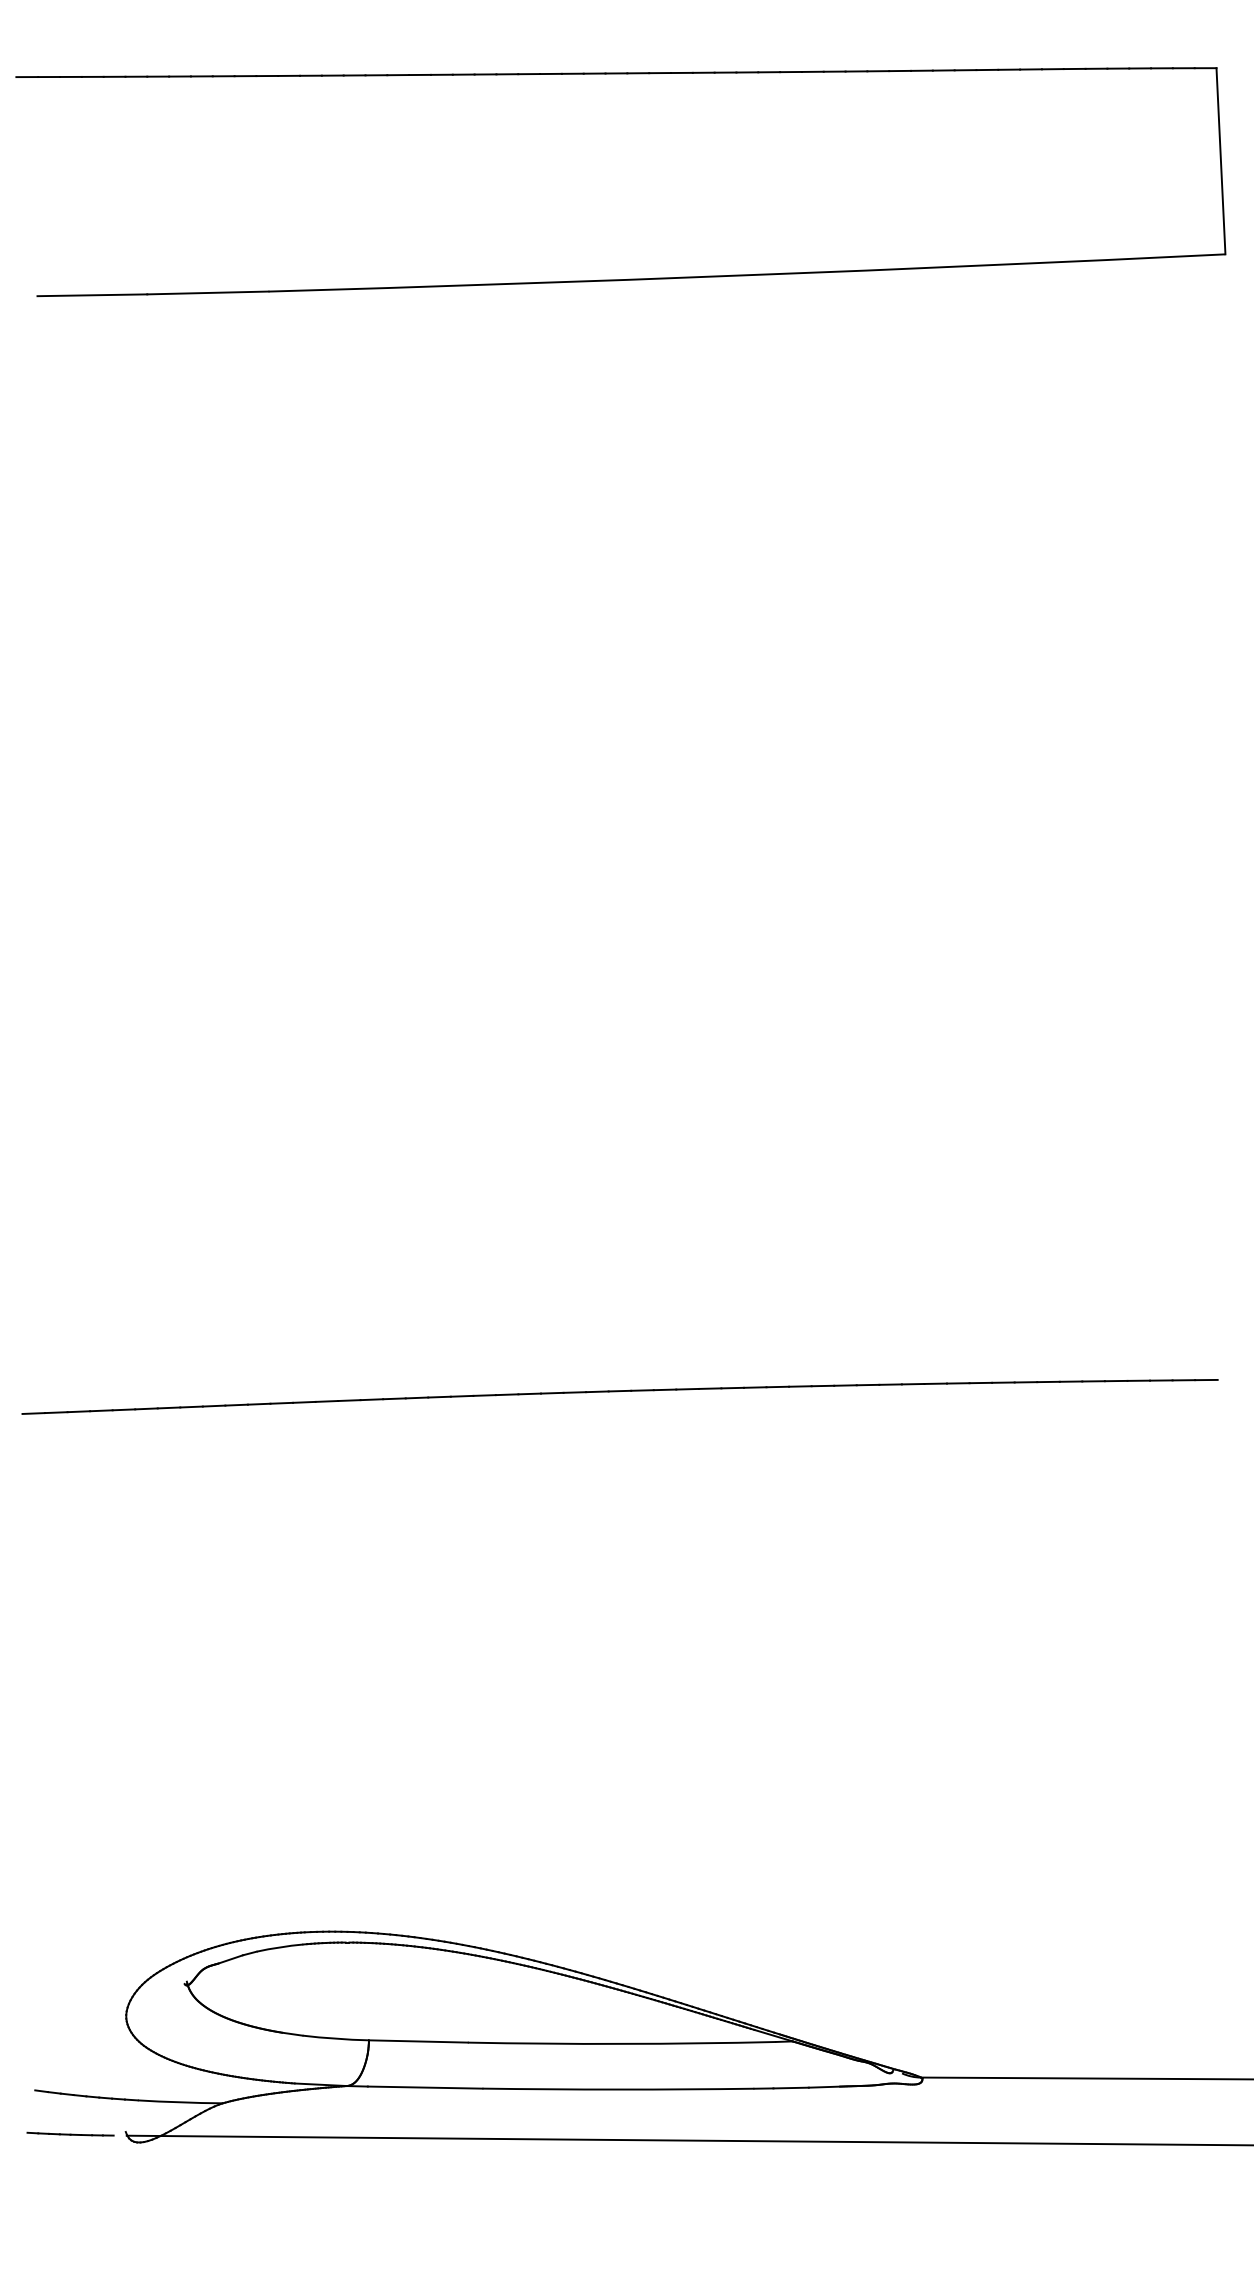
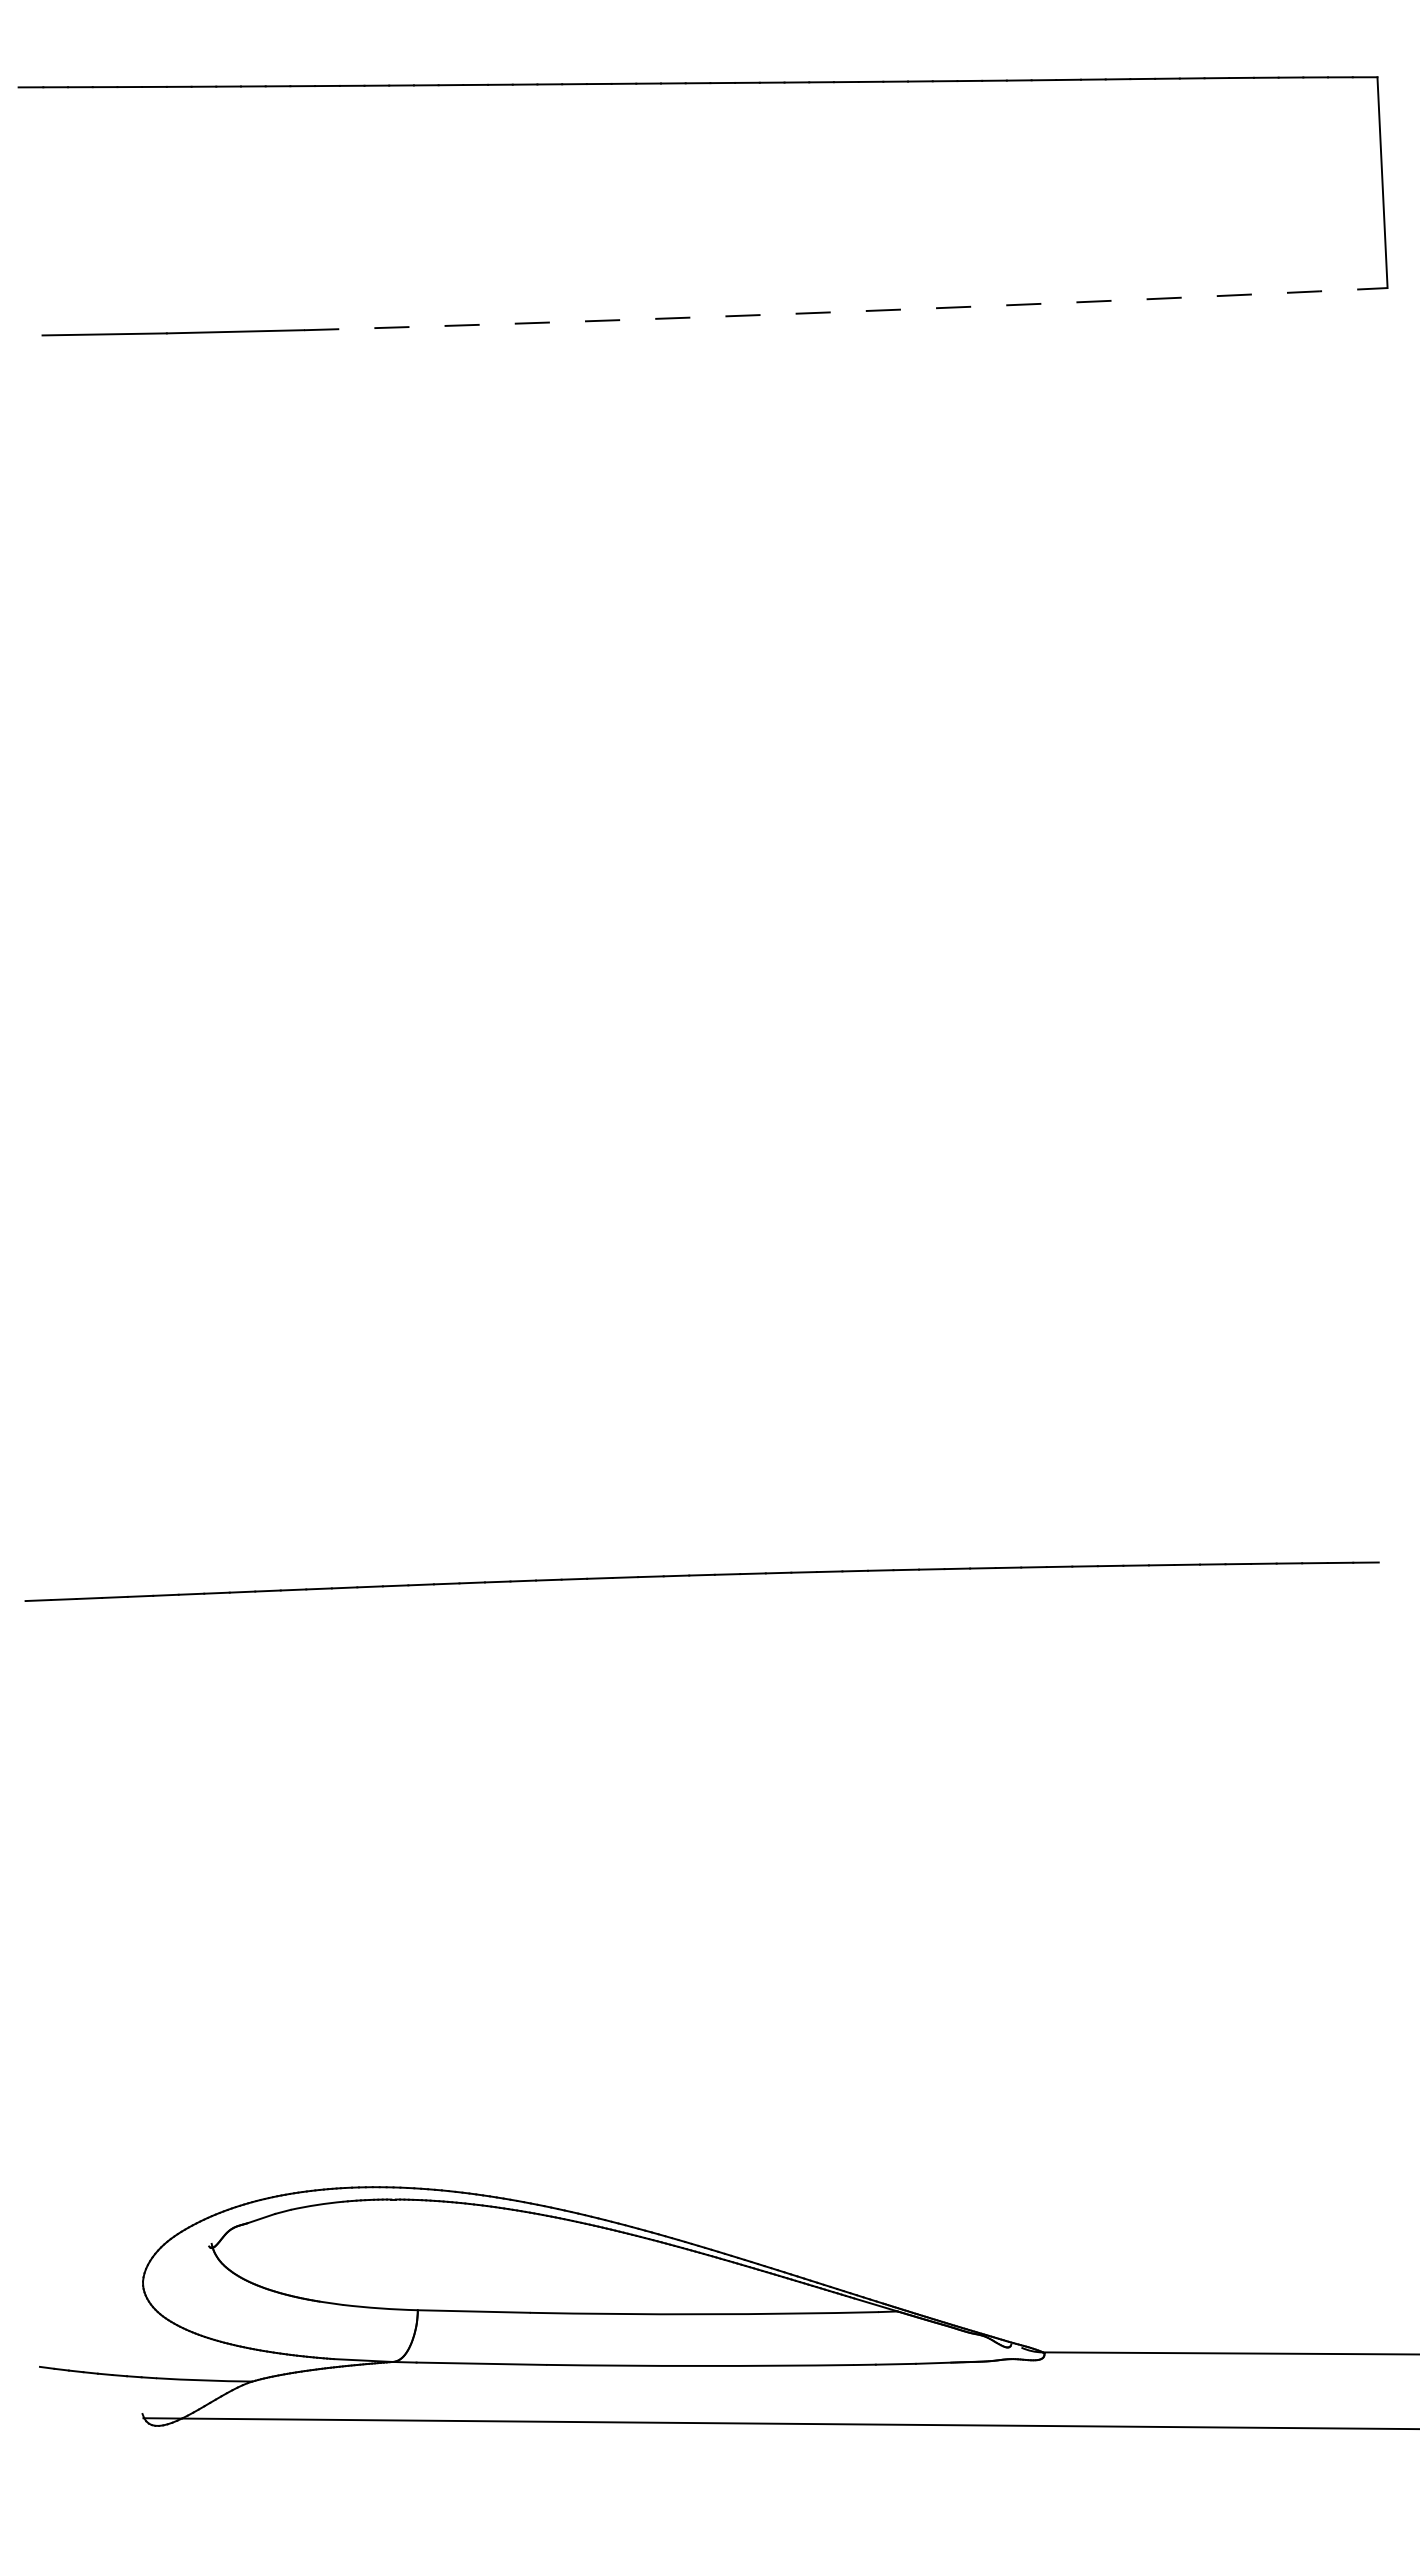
arc: (746, 275) -> (845, 311), solid -> dashed
line: (70, 2134) -> (79, 2416), removed

